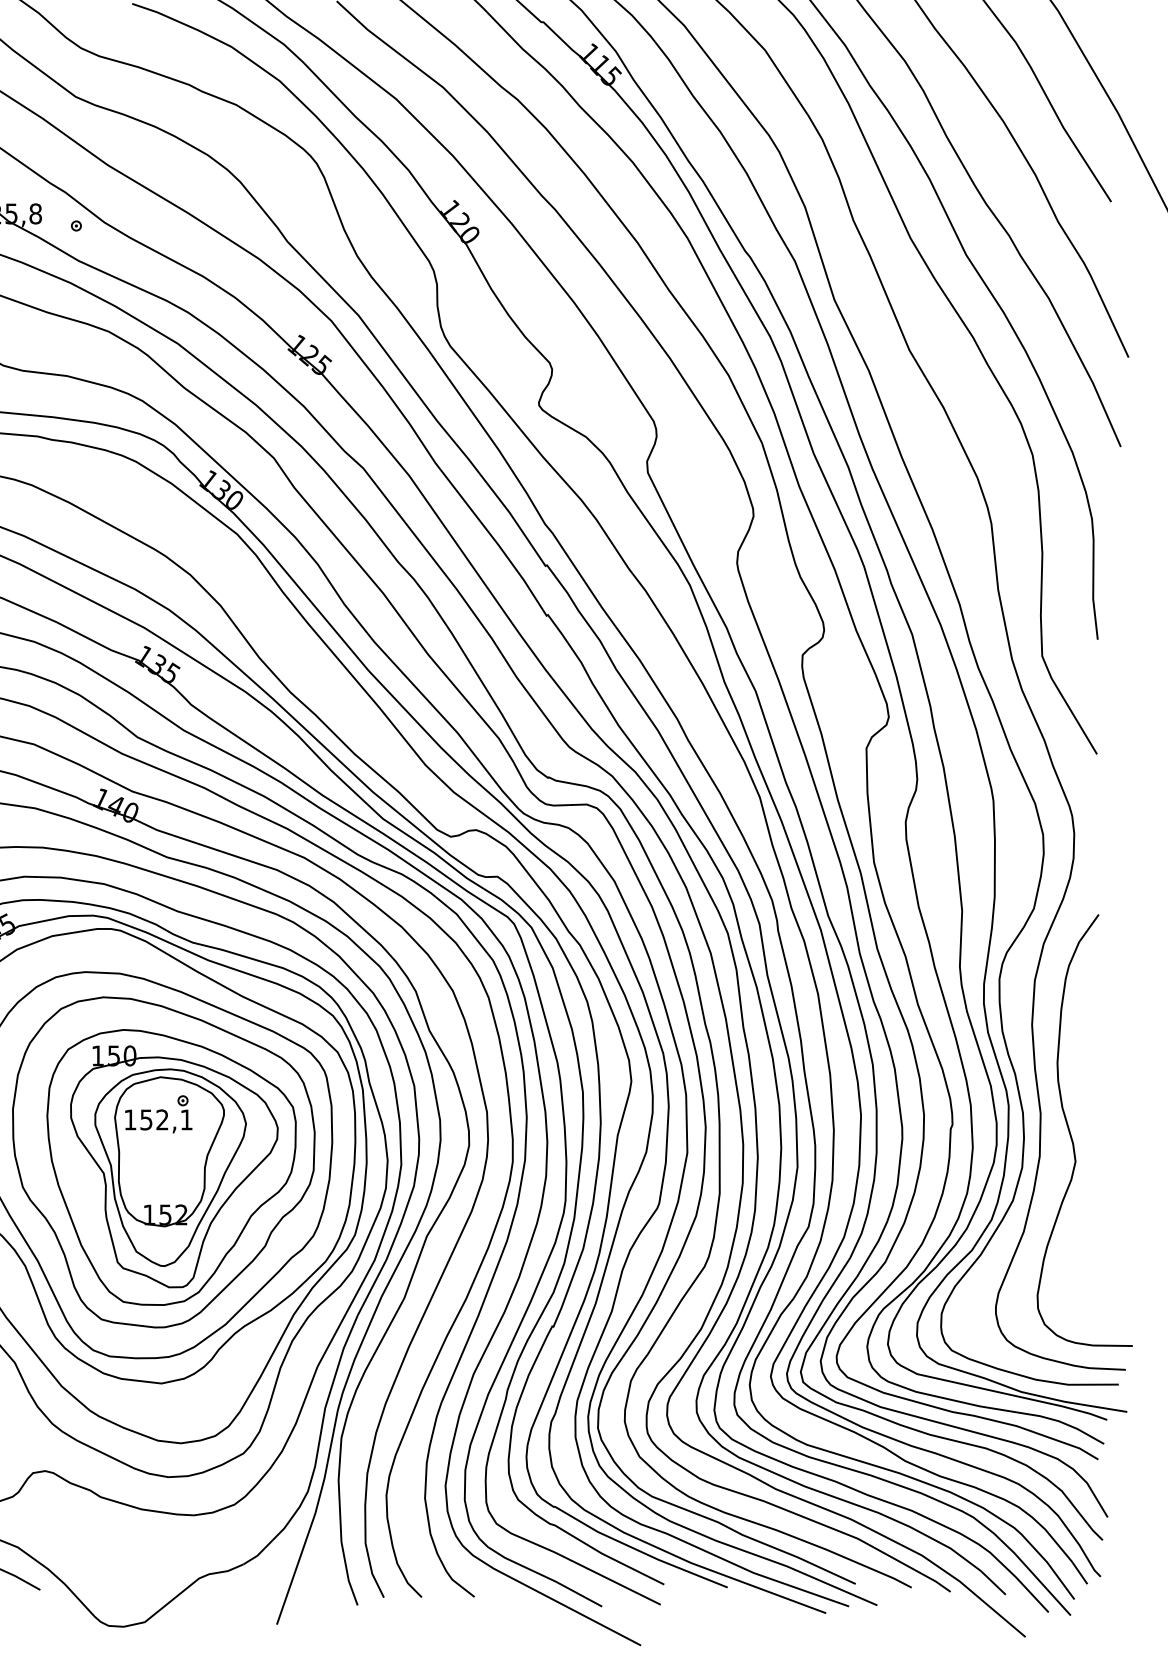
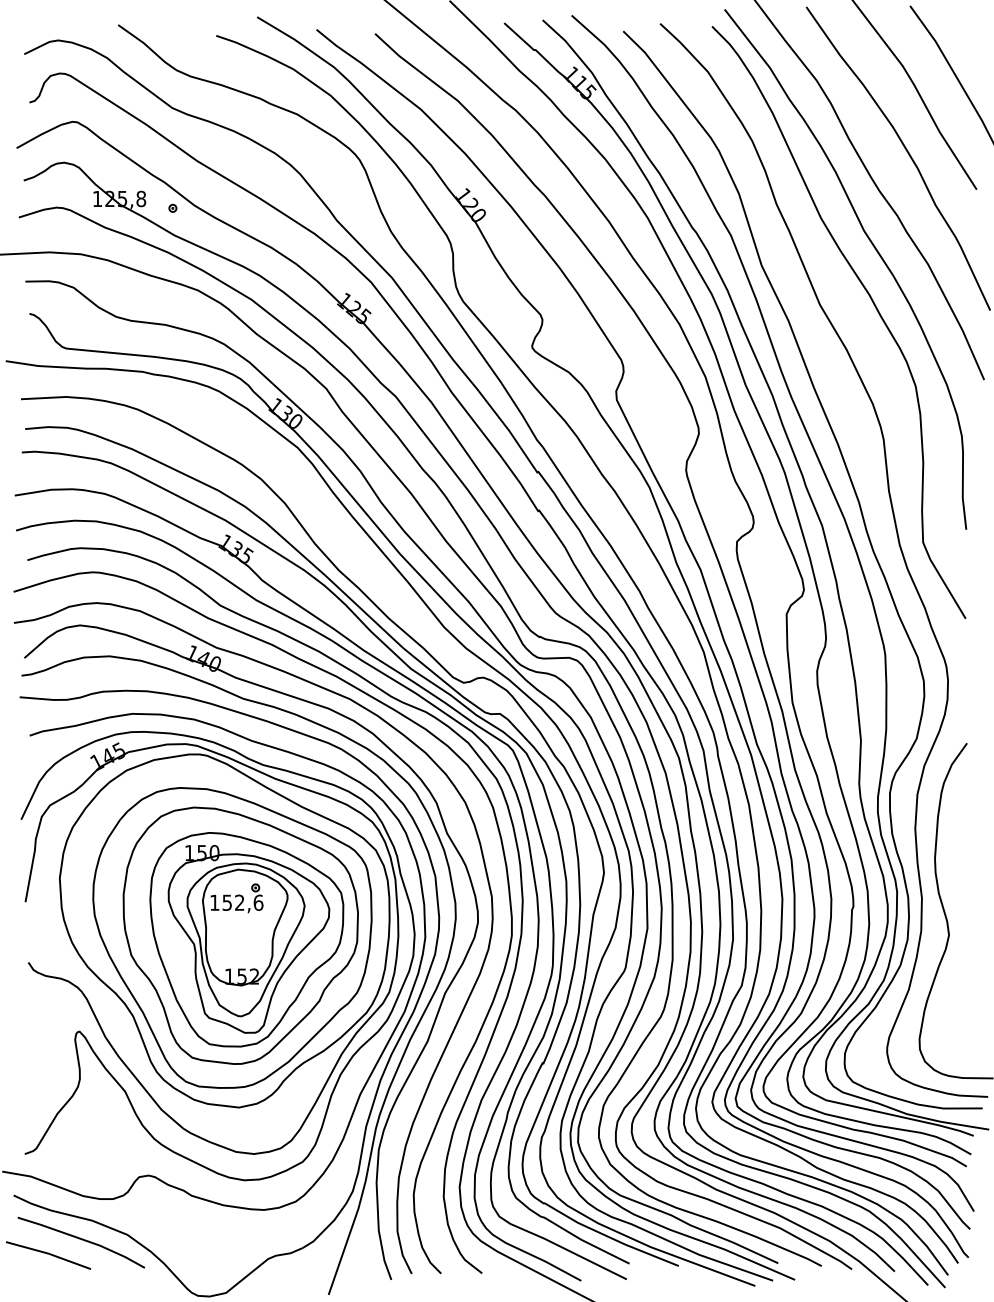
text: (186, 1119) -> (258, 902), 152,1 -> 152,6

